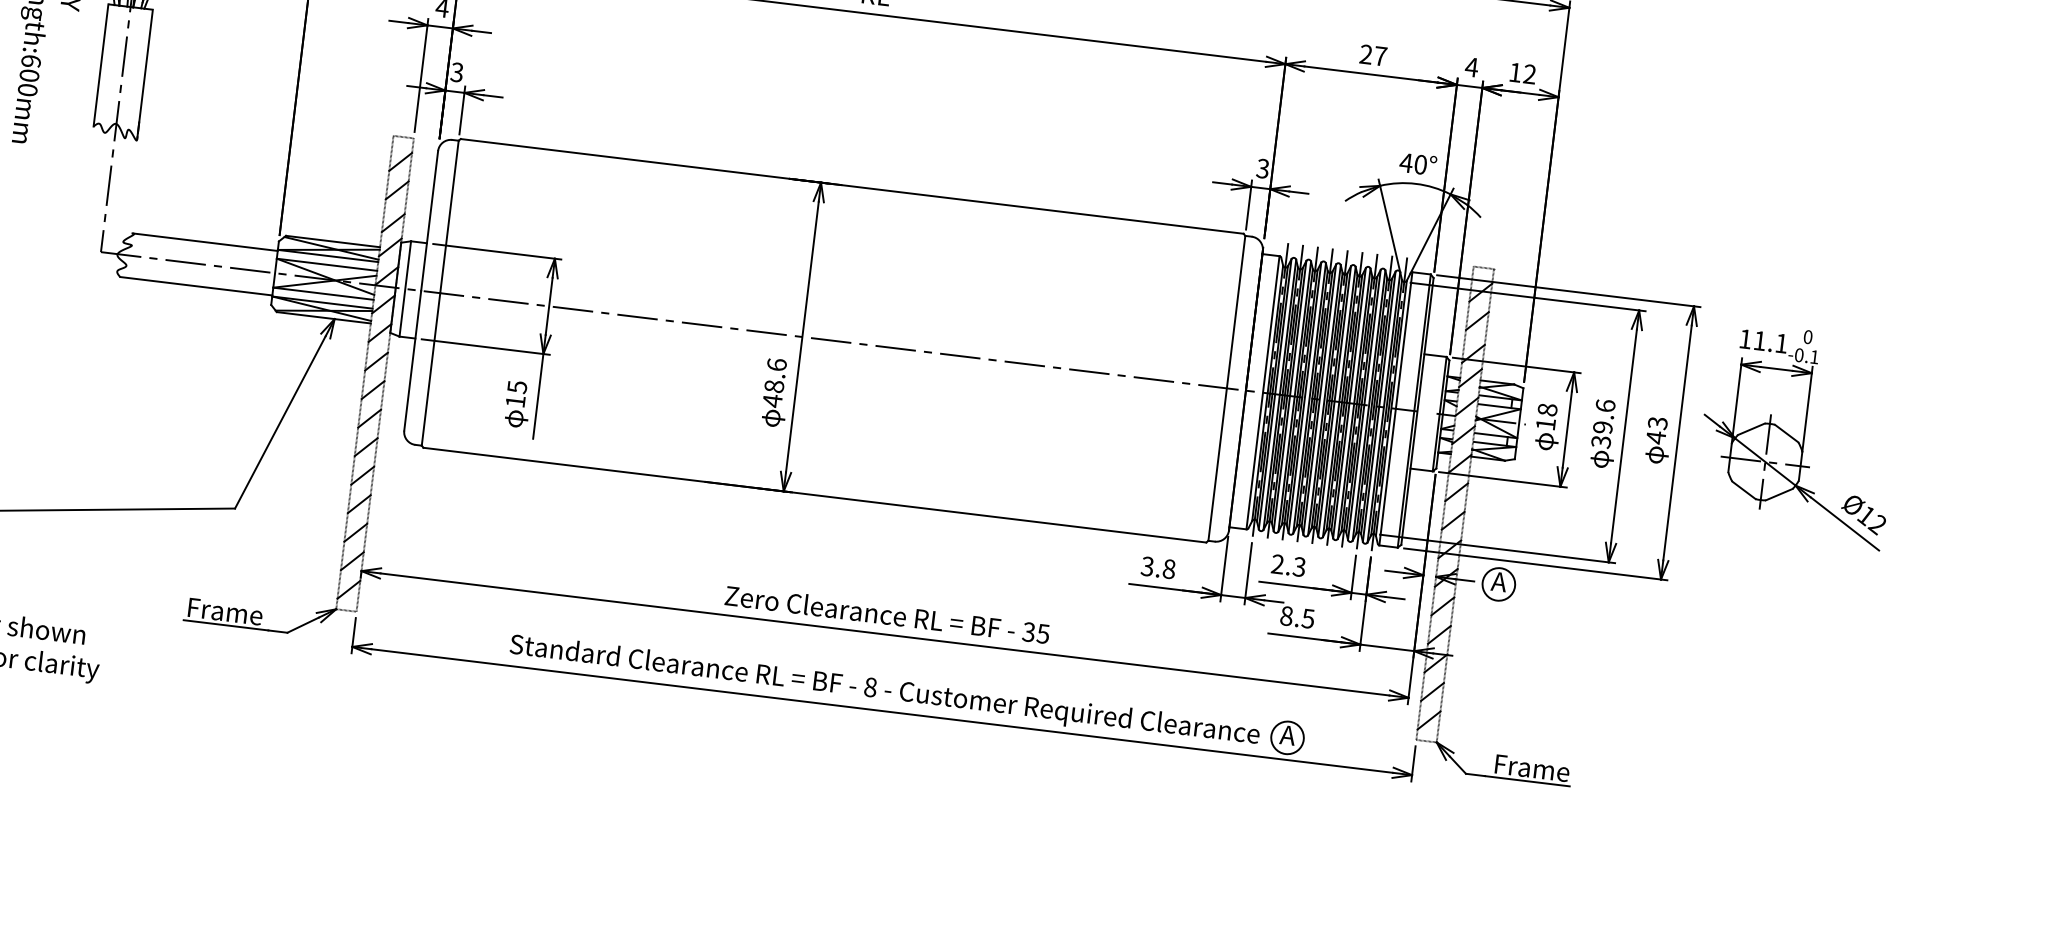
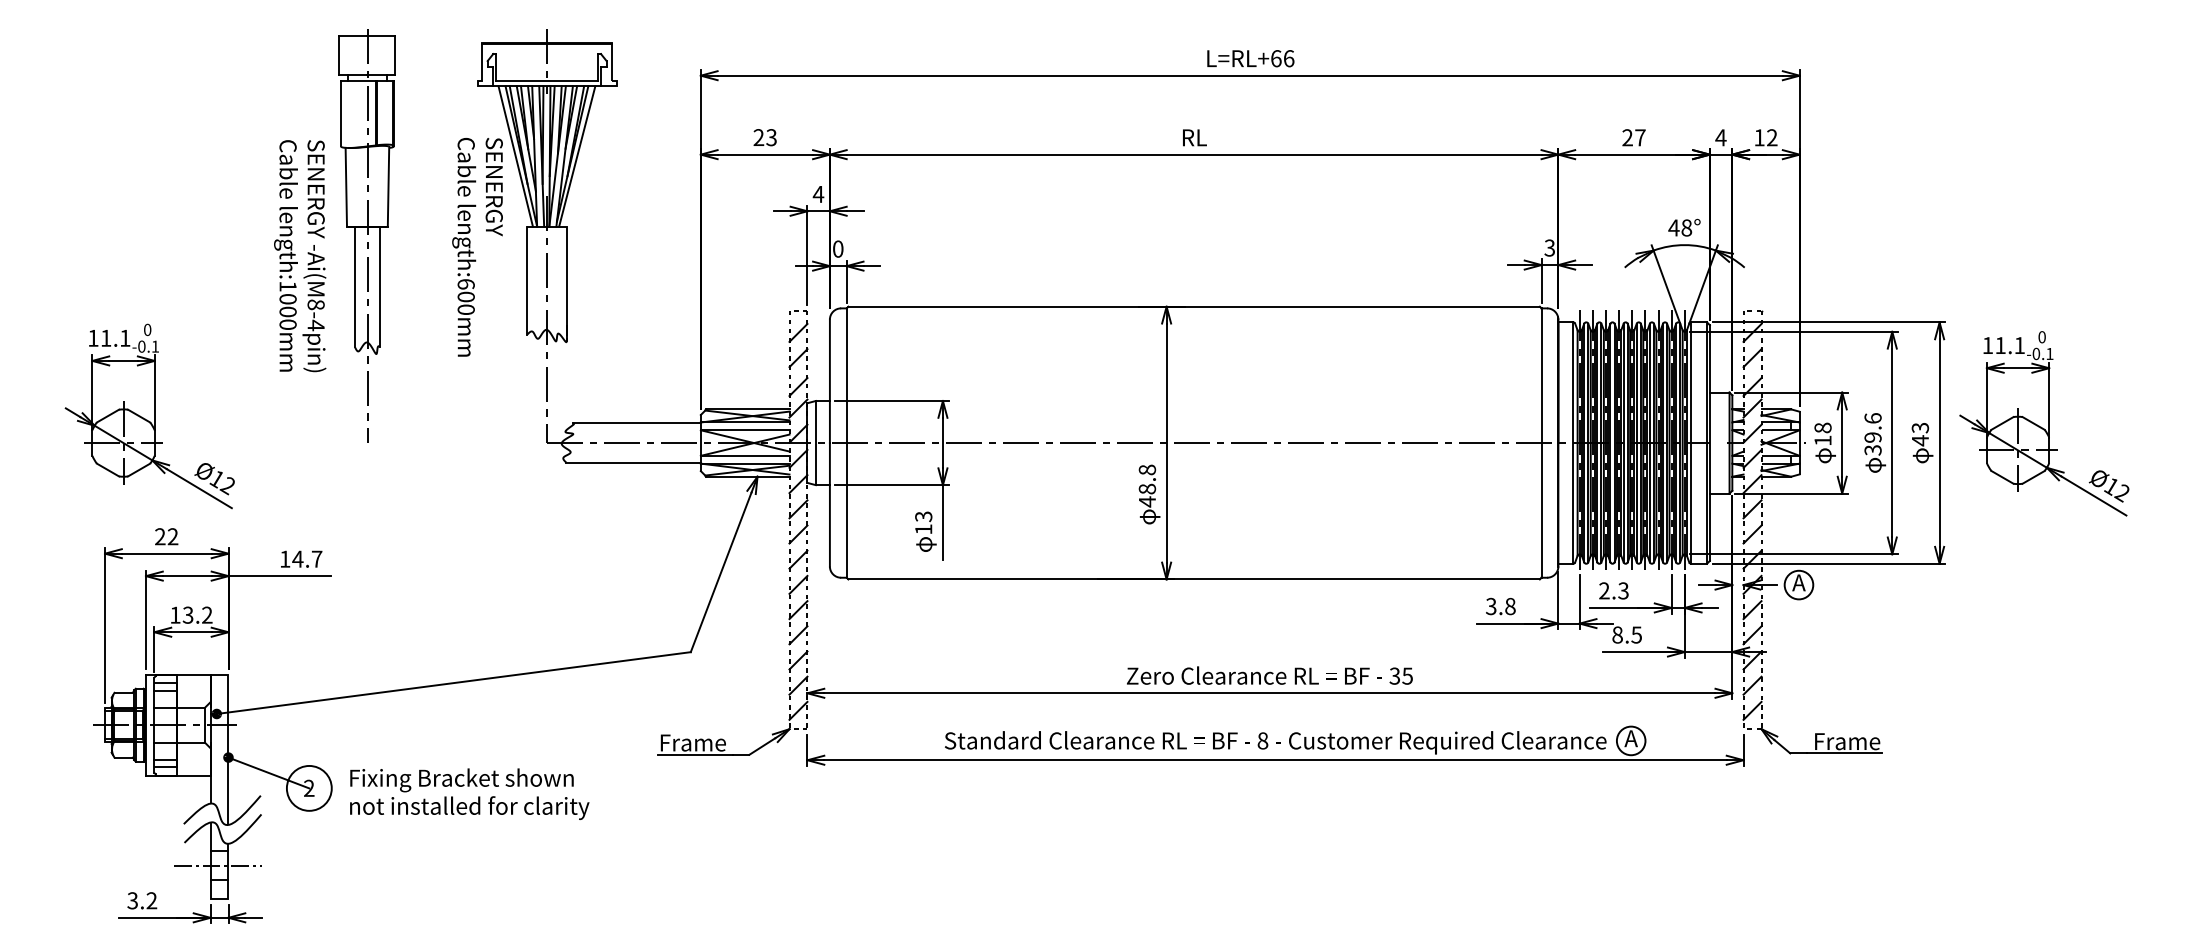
text: (456, 71) -> (837, 248), 3 -> 0
text: (1420, 165) -> (1686, 228), 40° -> 48°
text: (776, 364) -> (1146, 469), 48.6 -> 48.8
text: (517, 386) -> (923, 516), 15 -> 13

